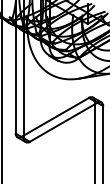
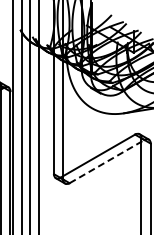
line: (64, 122) -> (107, 161), solid -> dashed

